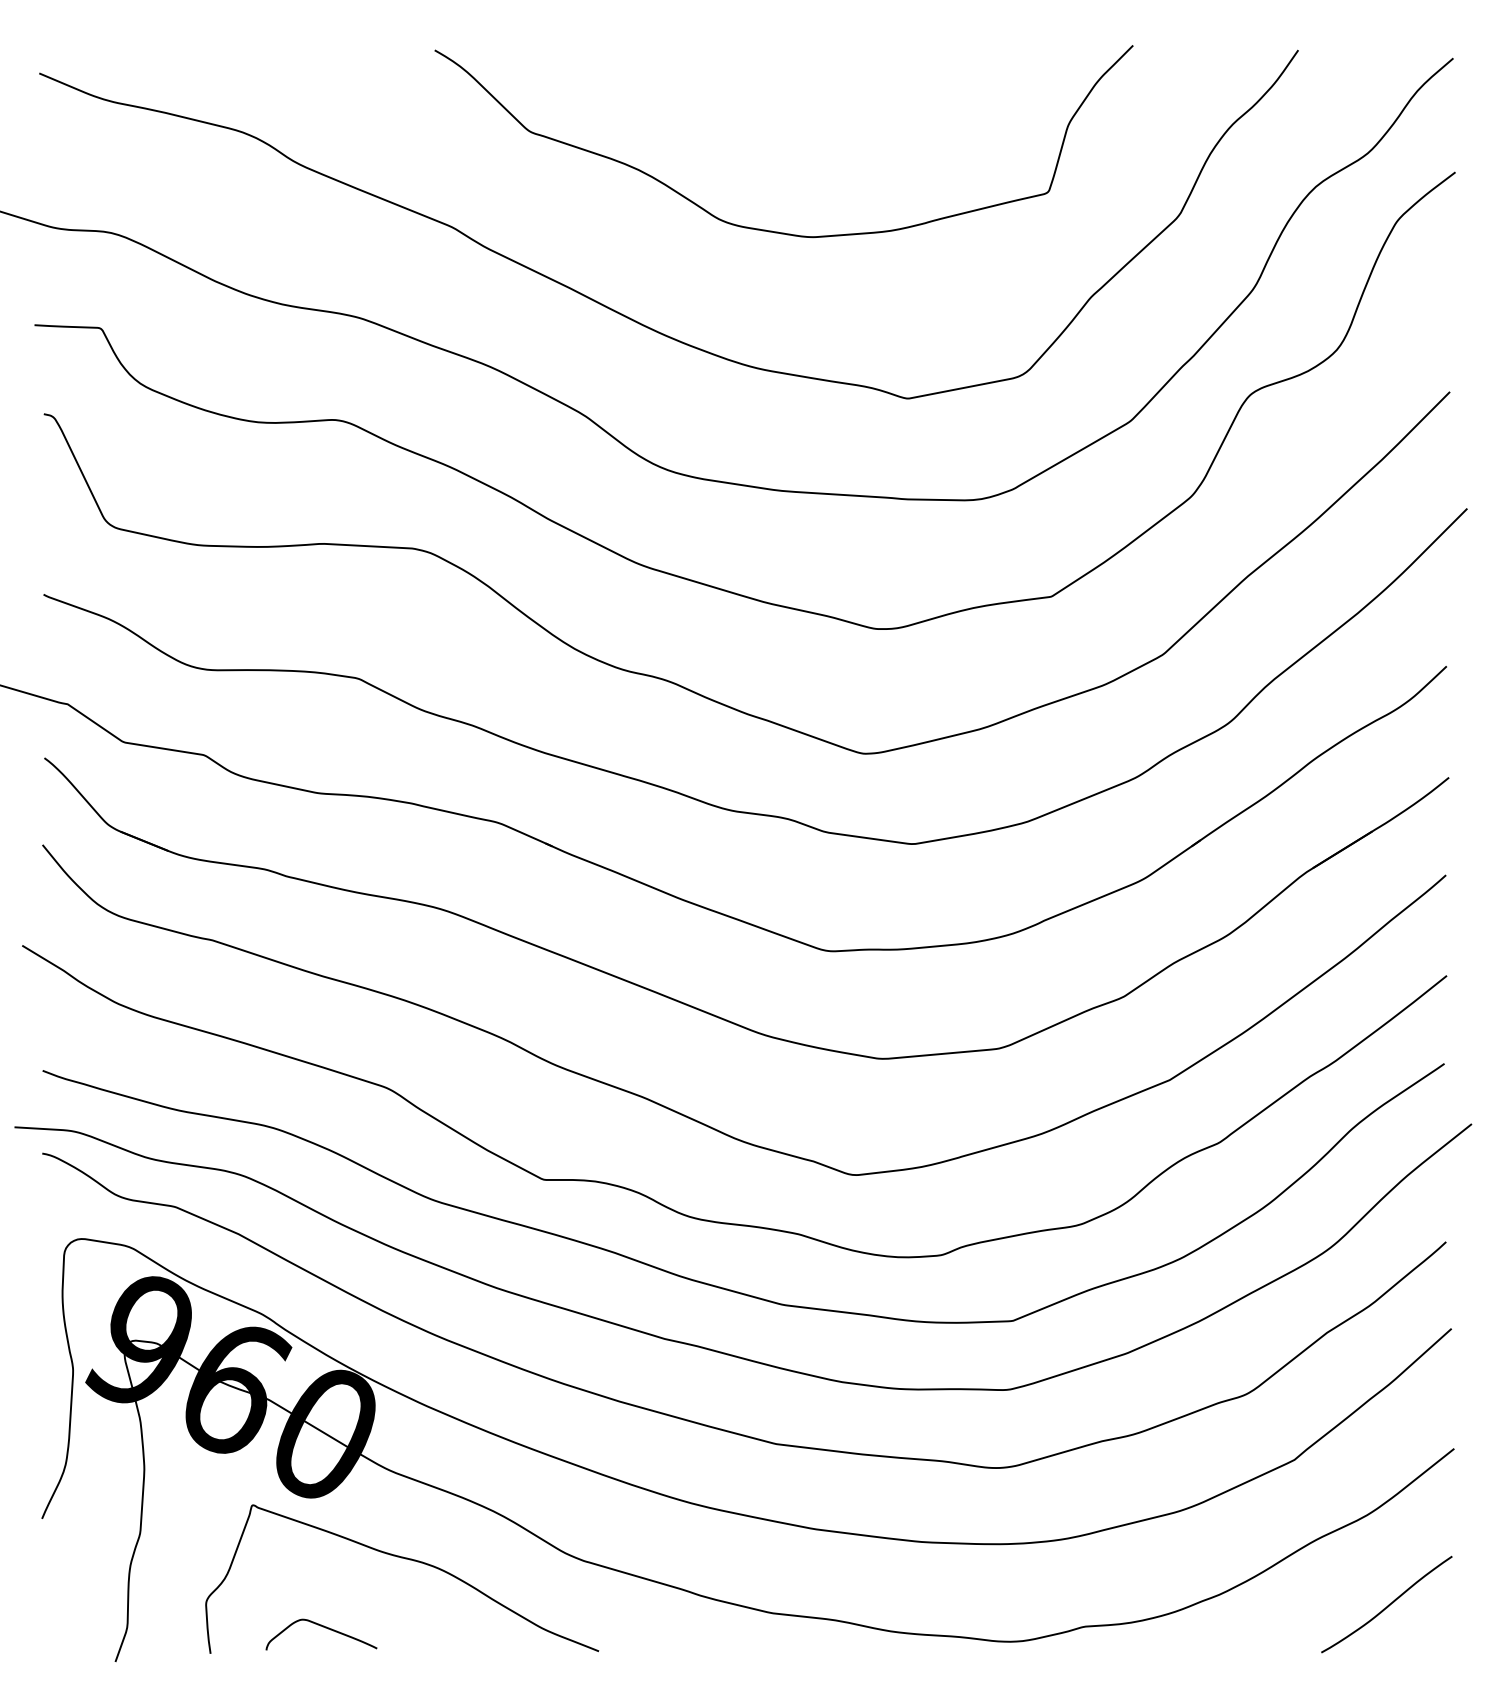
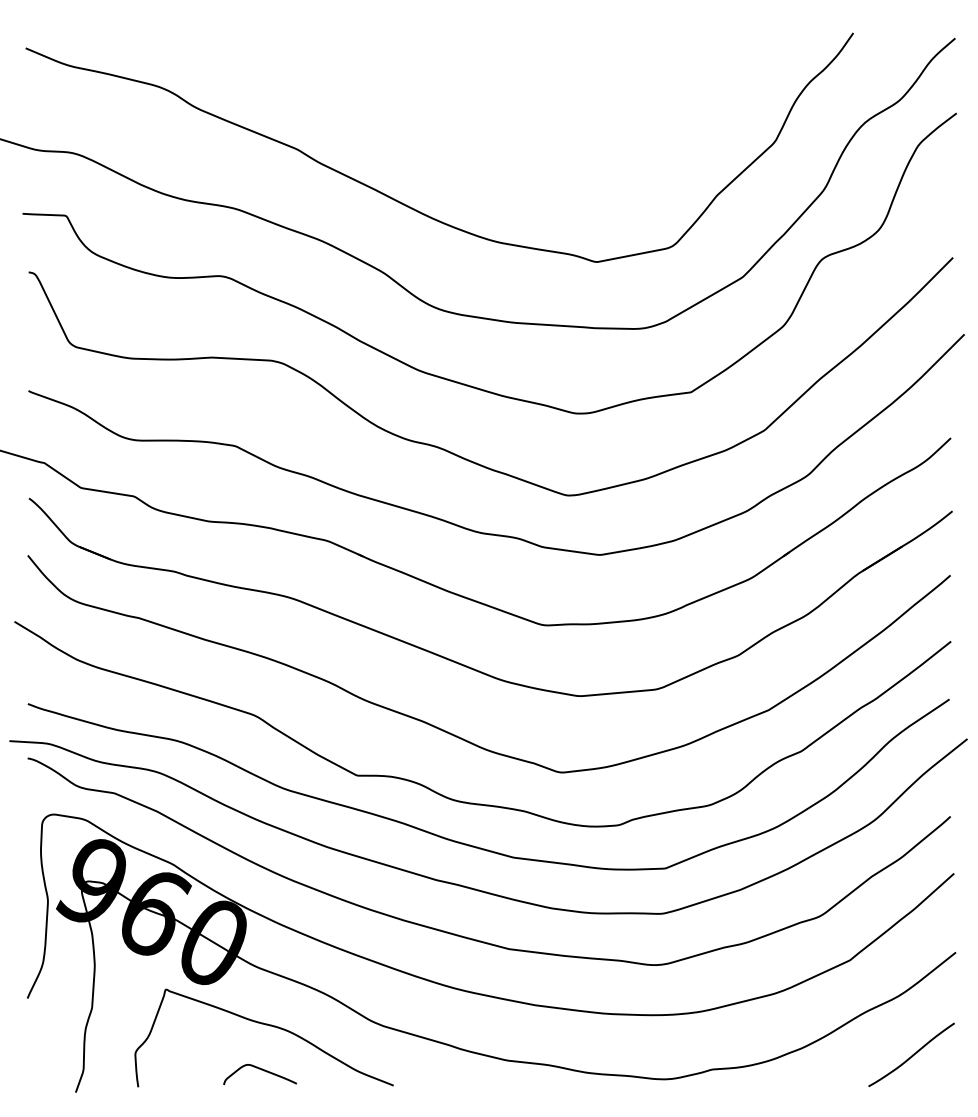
curve: (766, 228) -> (503, 150), removed
curve: (323, 1628) -> (261, 1070), moved

